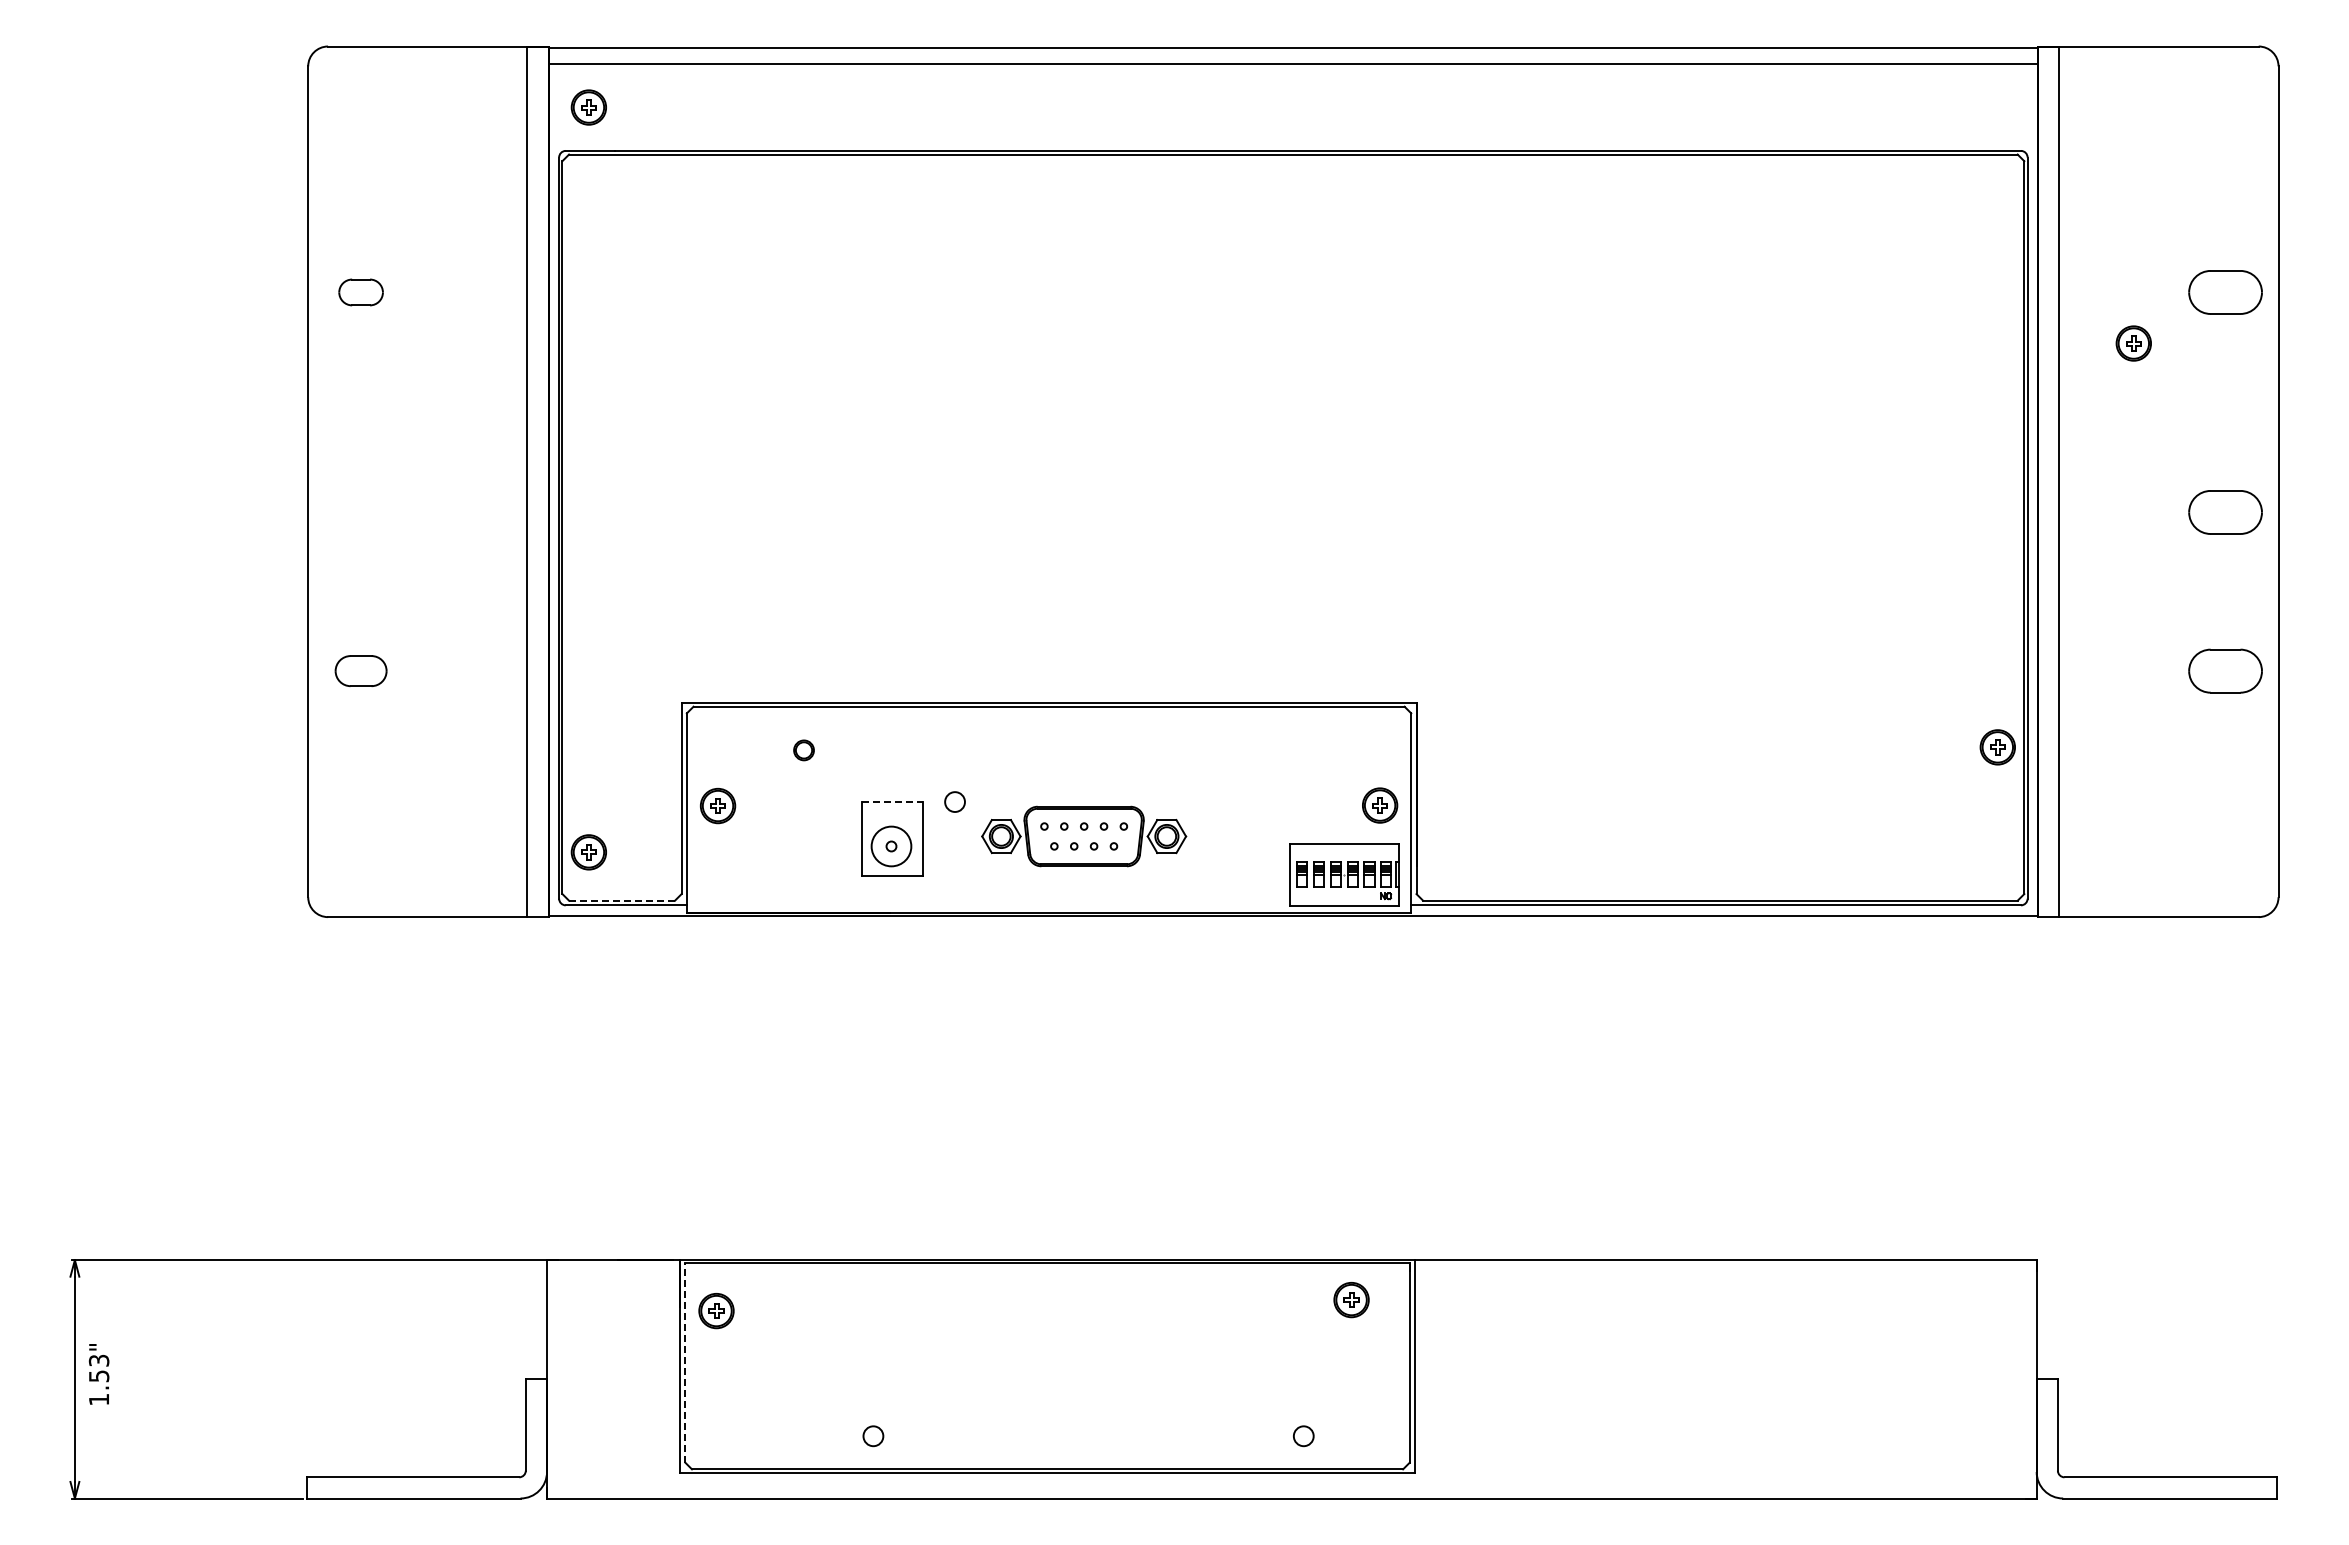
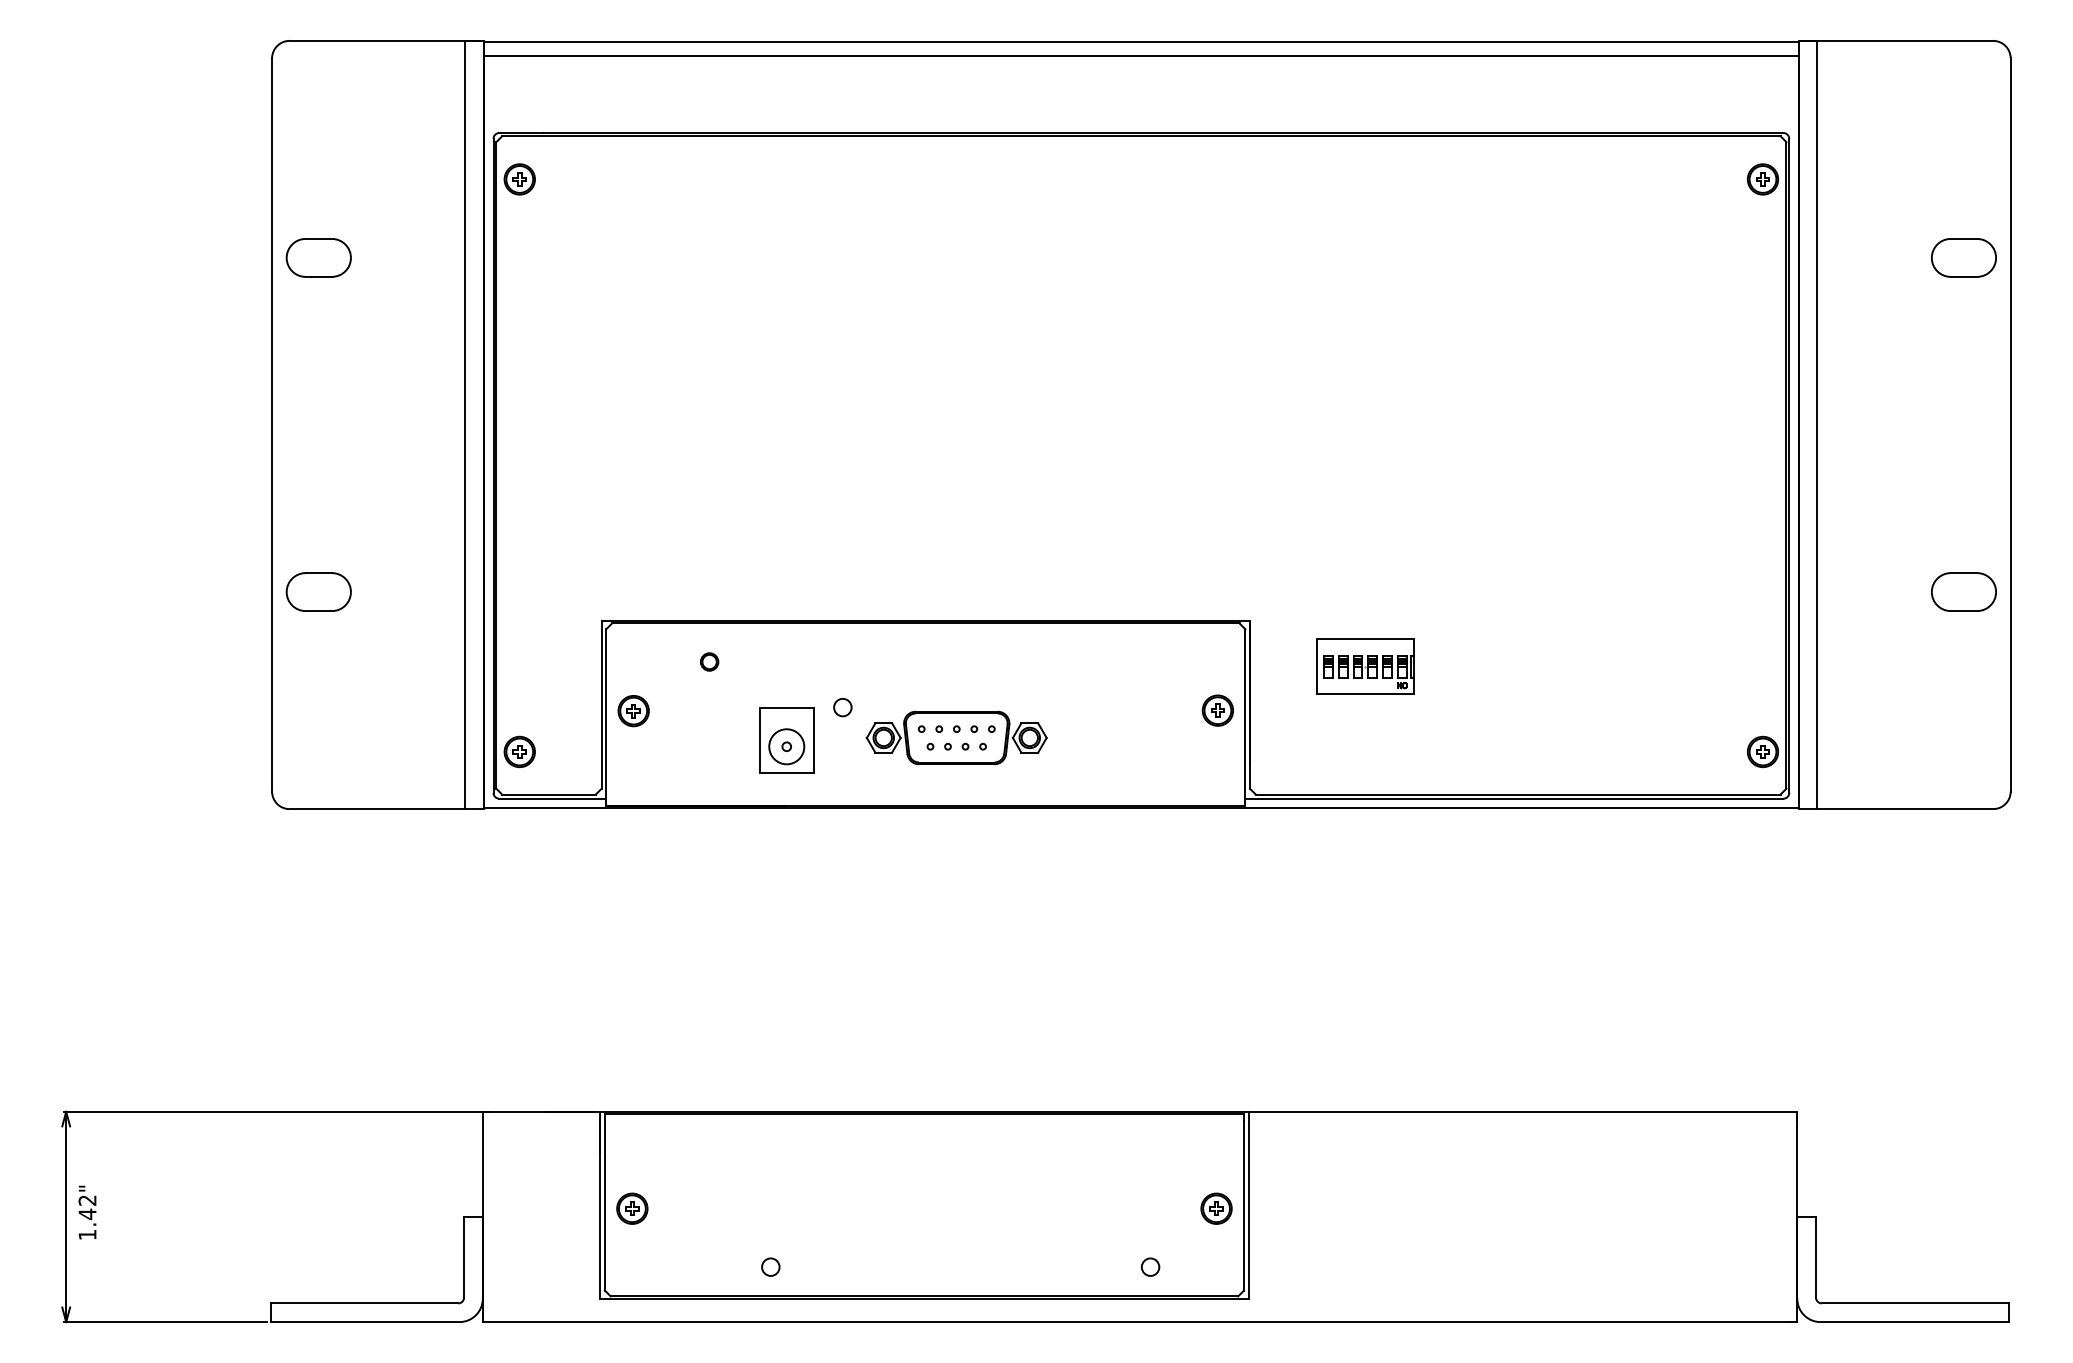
part: (588, 107) -> (519, 179), moved
part: (360, 292) -> (318, 257), size x1.67
part: (2133, 343) -> (1762, 179), moved
part: (2225, 512) -> (1963, 452), removed
part: (360, 670) -> (318, 591), size x1.43
part: (1997, 747) -> (1762, 752), moved
line: (892, 802) -> (787, 707), dashed -> solid
part: (1344, 874) -> (1365, 666), moved
line: (622, 900) -> (549, 794), dashed -> solid
part: (1351, 1300) -> (1216, 1209), moved
part: (716, 1311) -> (632, 1209), moved
line: (685, 1362) -> (605, 1202), dashed -> solid
text: (99, 1368) -> (87, 1207), 1.53" -> 1.42"

